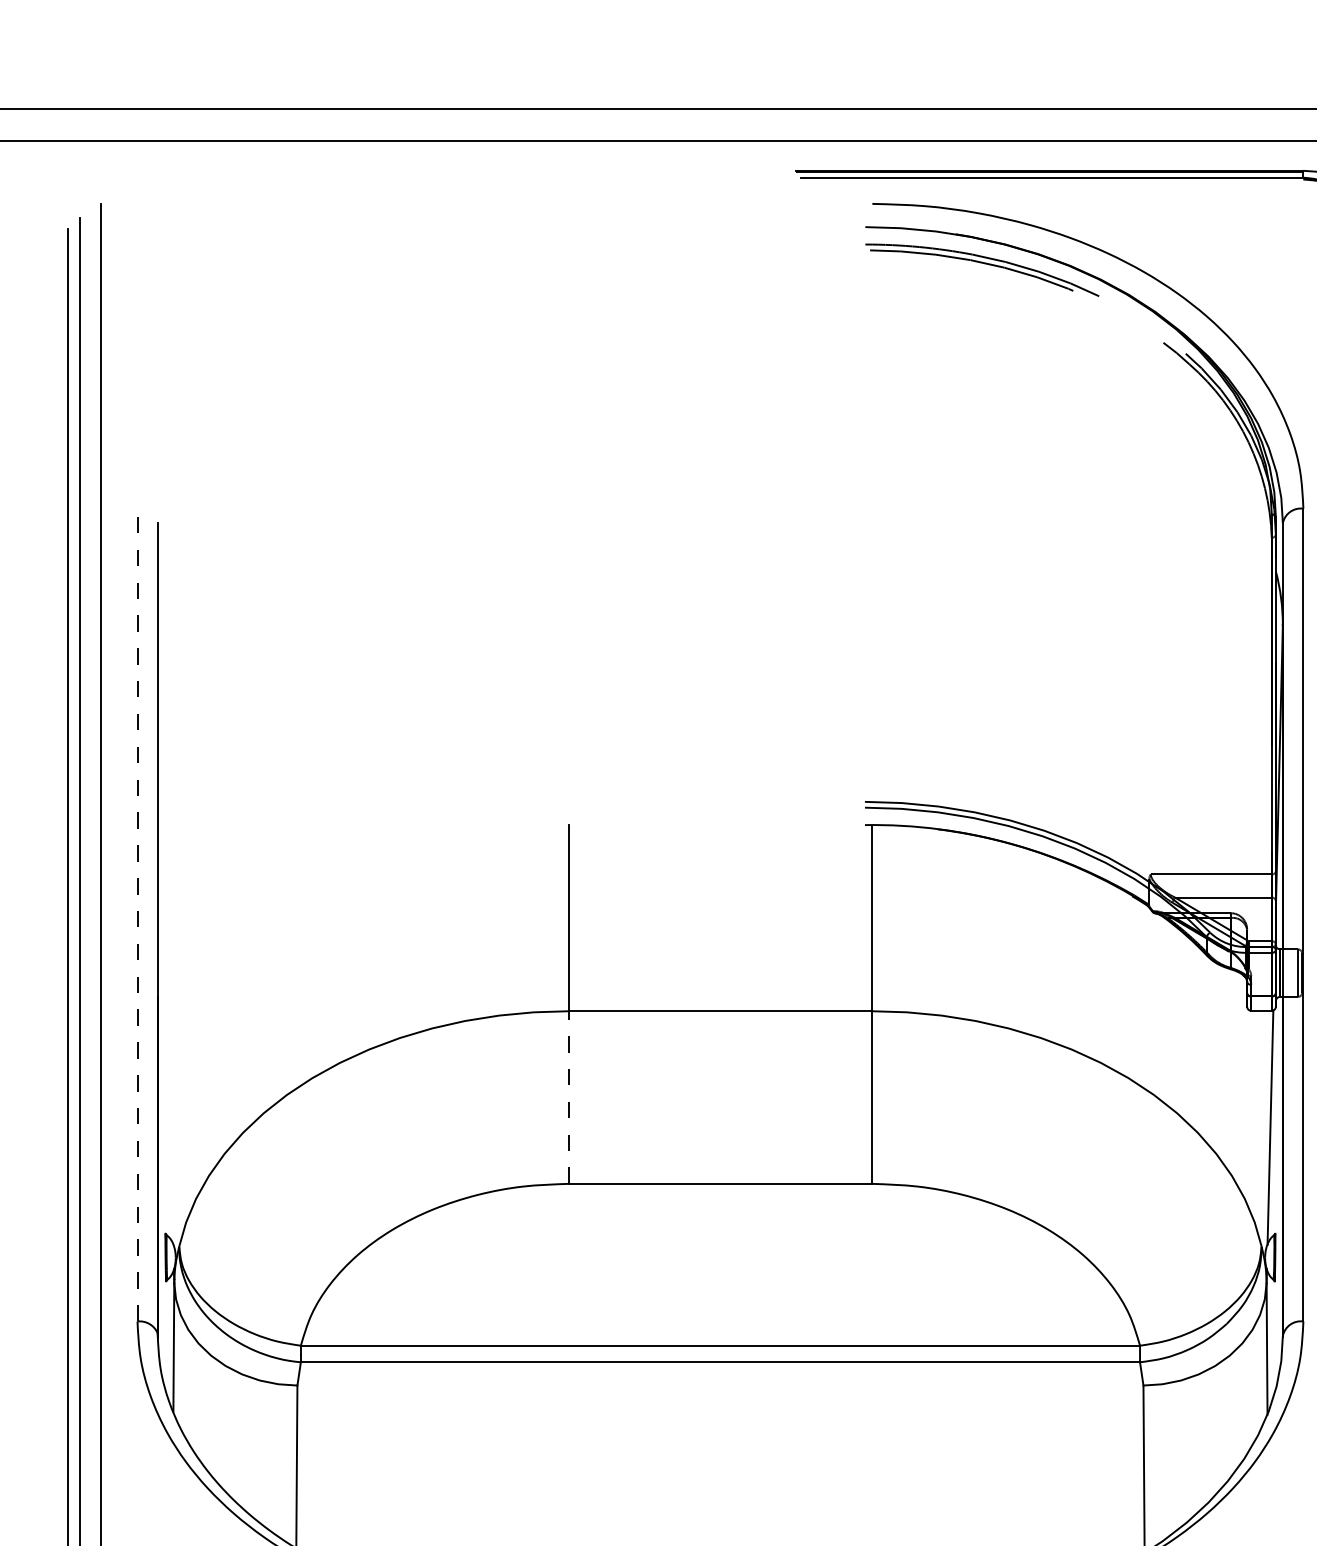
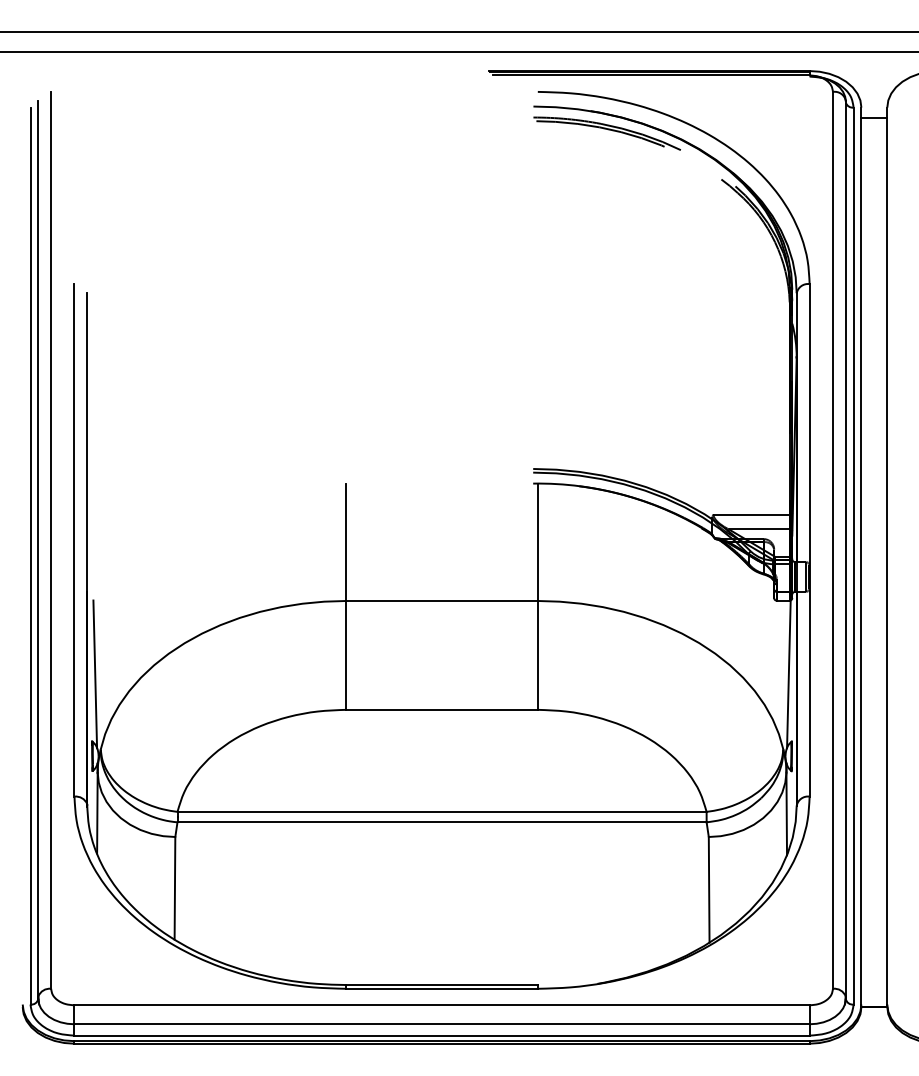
line: (137, 913) -> (74, 539), dashed -> solid
line: (568, 1096) -> (346, 654), dashed -> solid
line: (170, 1127) -> (95, 674), added

